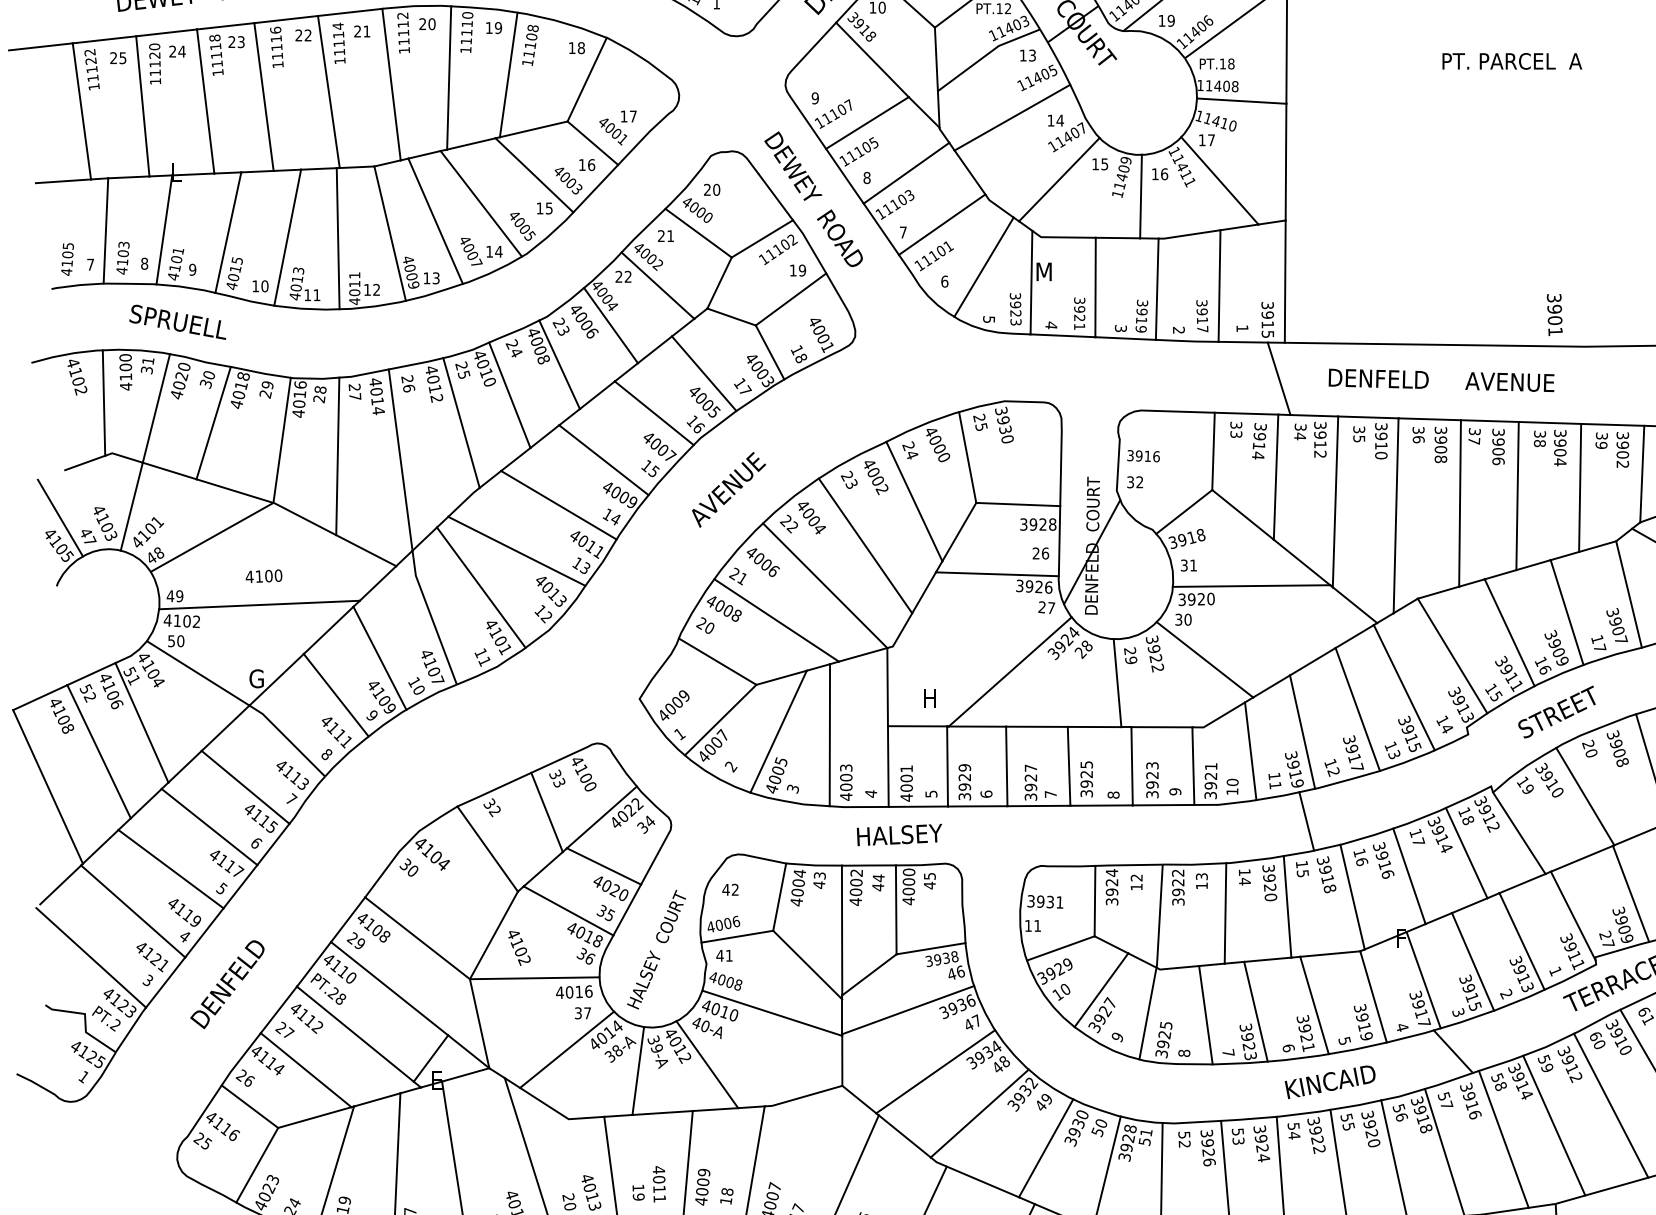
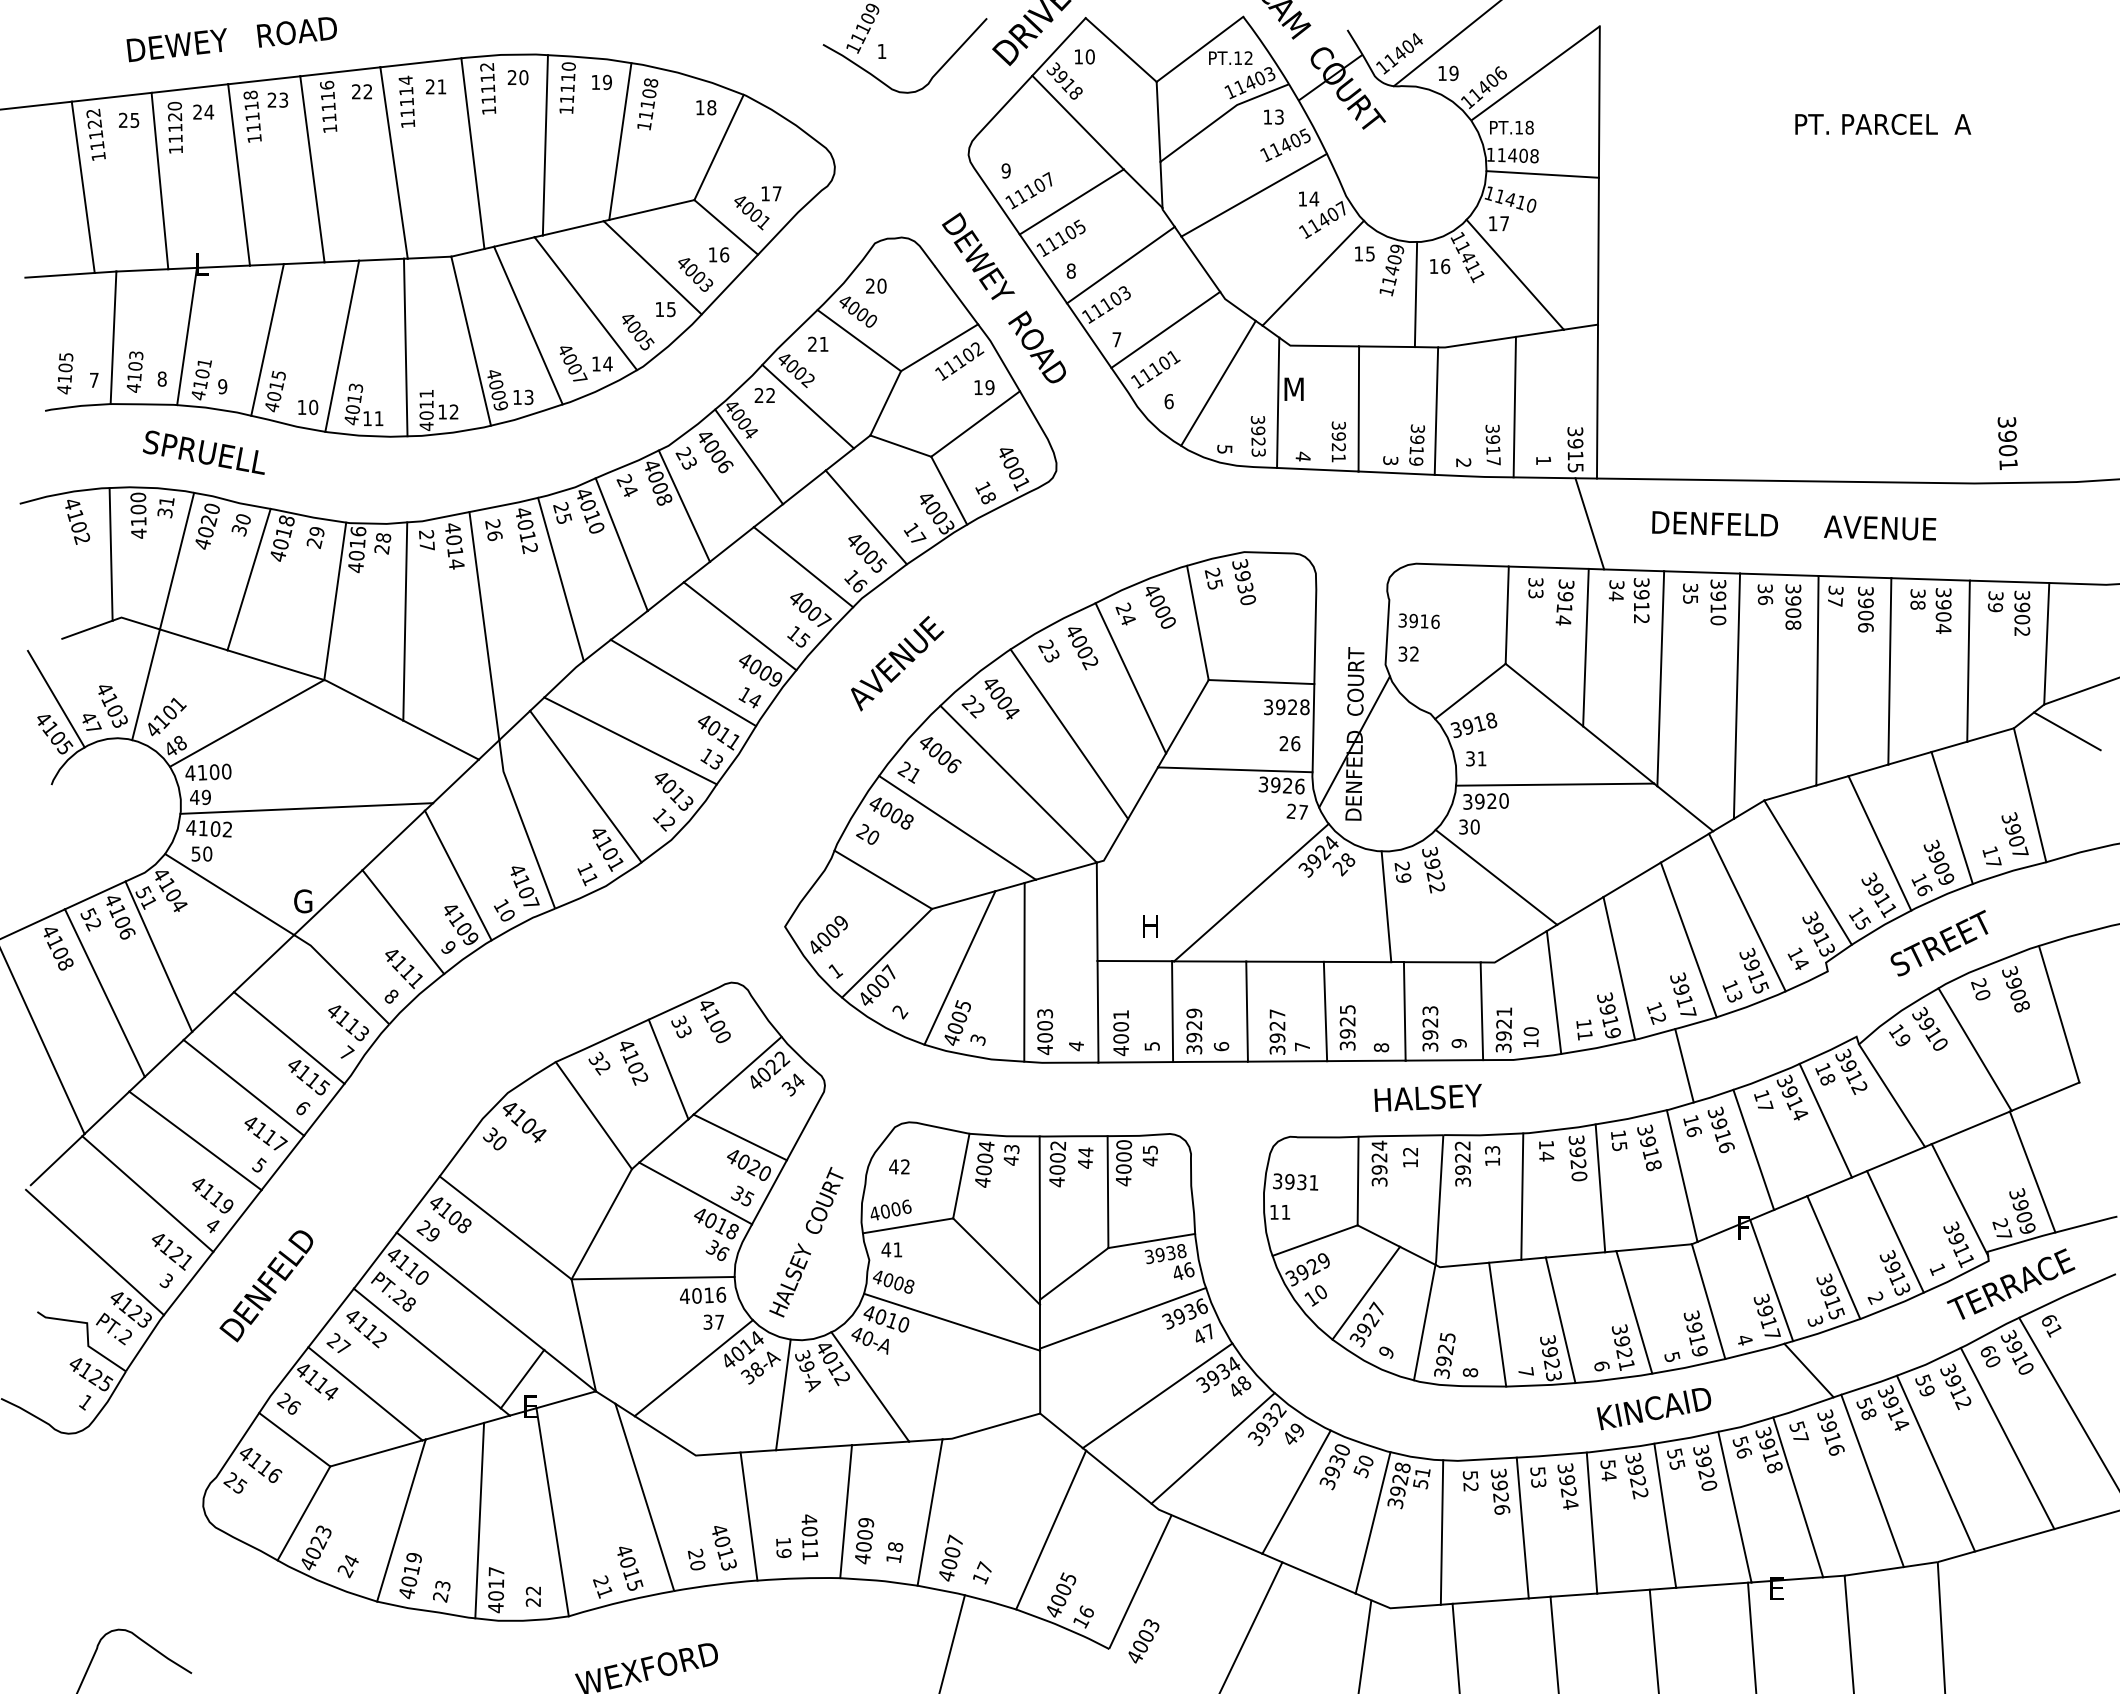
text: (1554, 314) -> (2007, 443), moved
text: (264, 575) -> (208, 771), moved
line: (1306, 821) -> (1684, 1065), moved
text: (899, 834) -> (1427, 1097), moved
text: (519, 948) -> (634, 1063), moved

